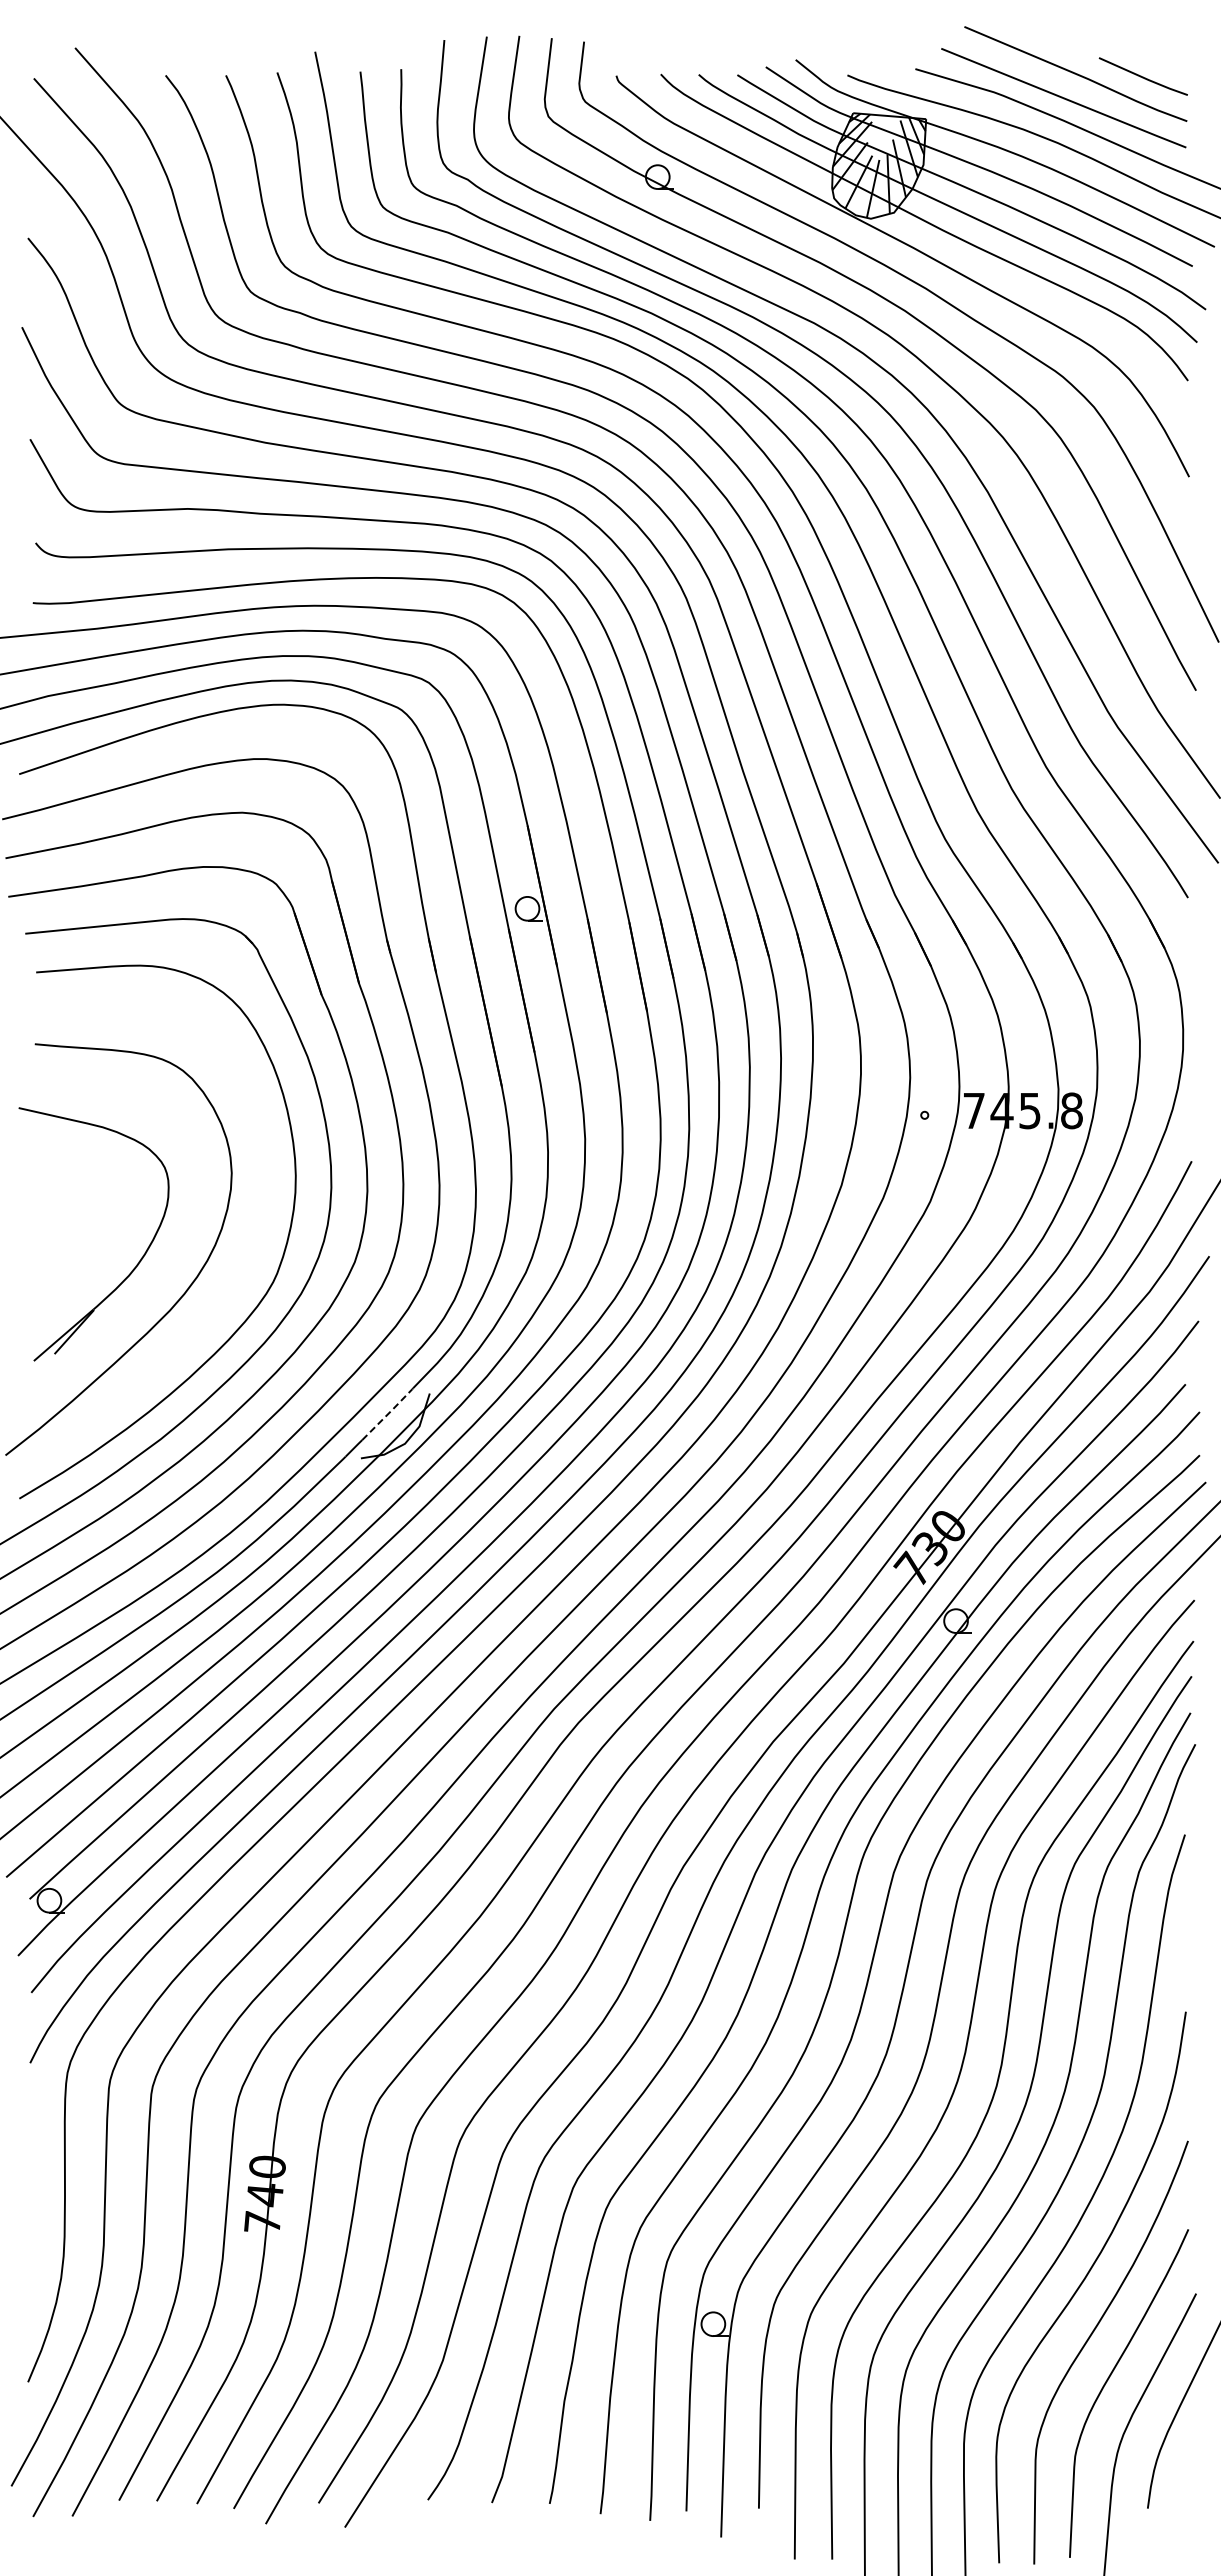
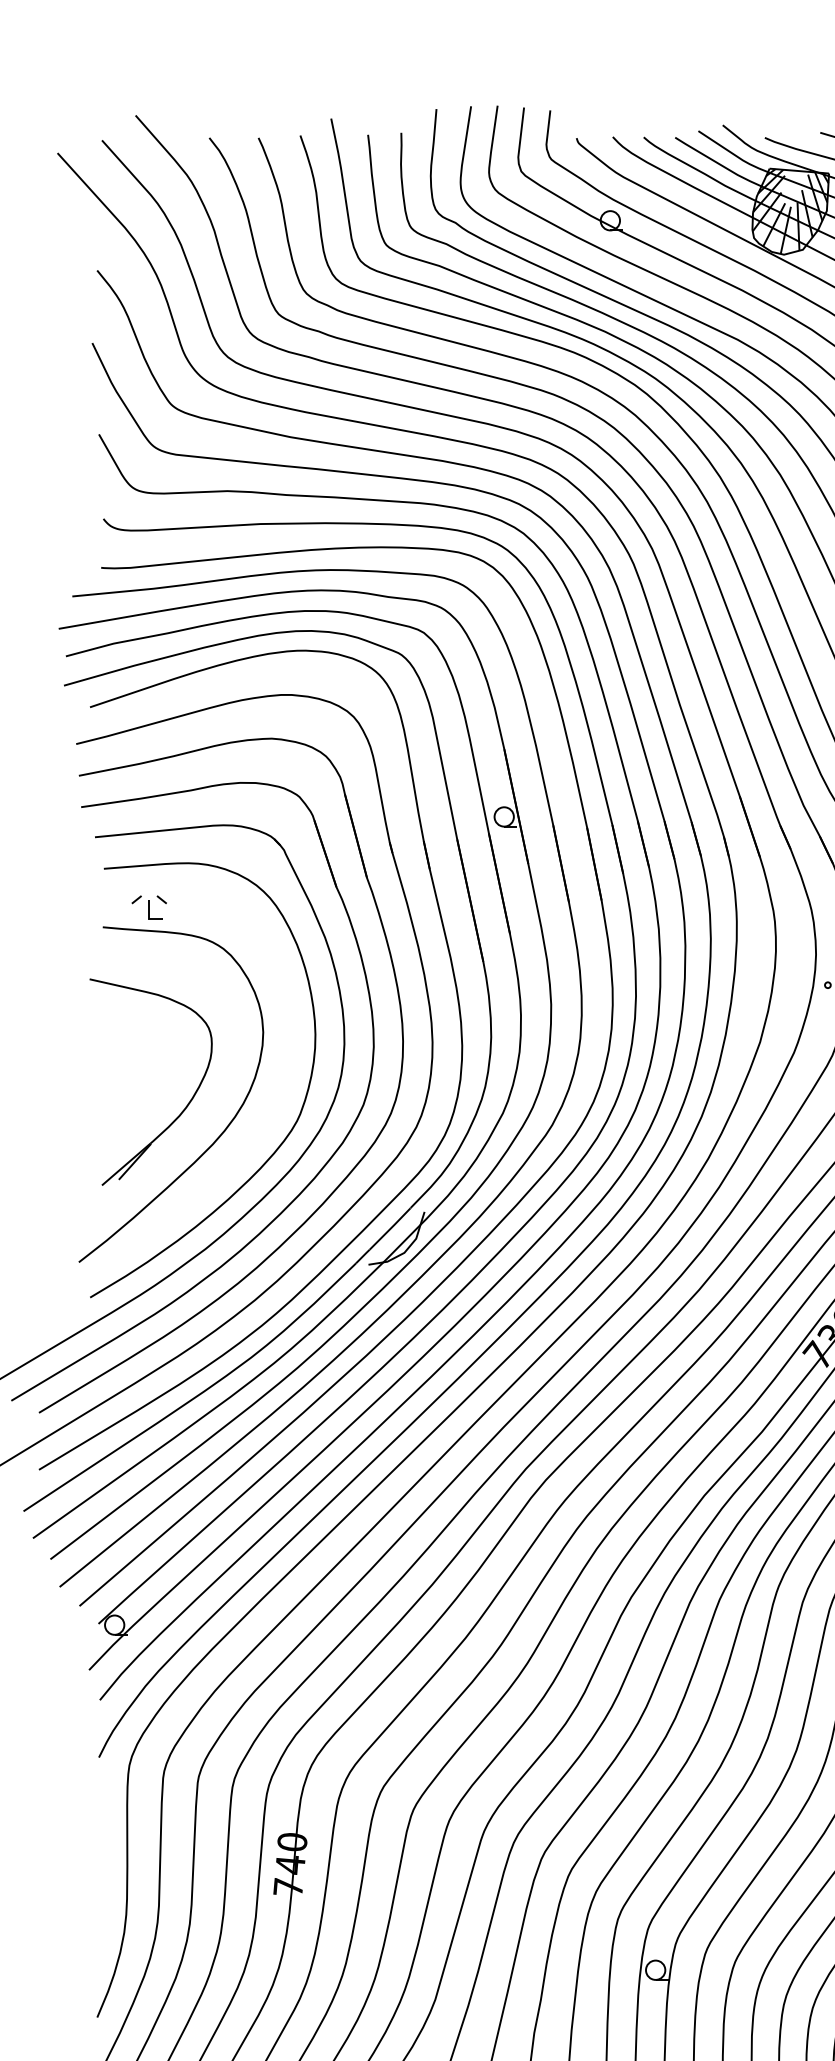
part: (91, 1019) -> (148, 907), added
line: (388, 1414) -> (390, 1228), dashed -> solid

